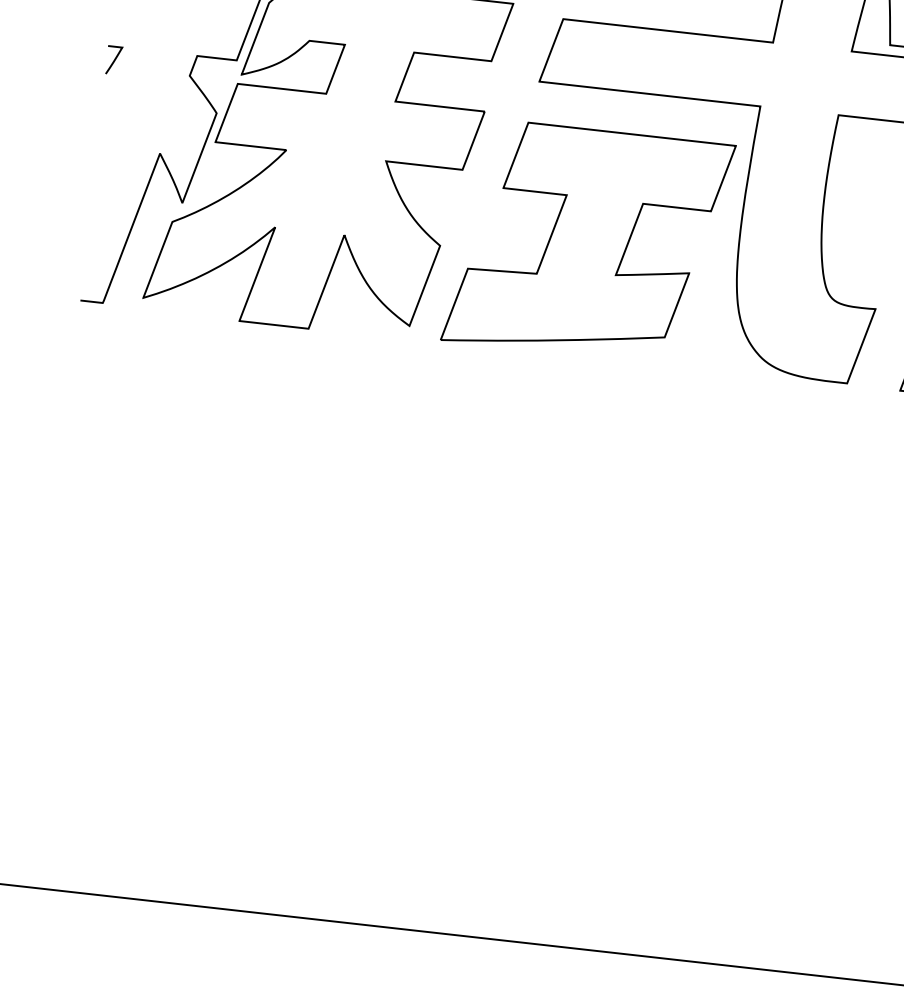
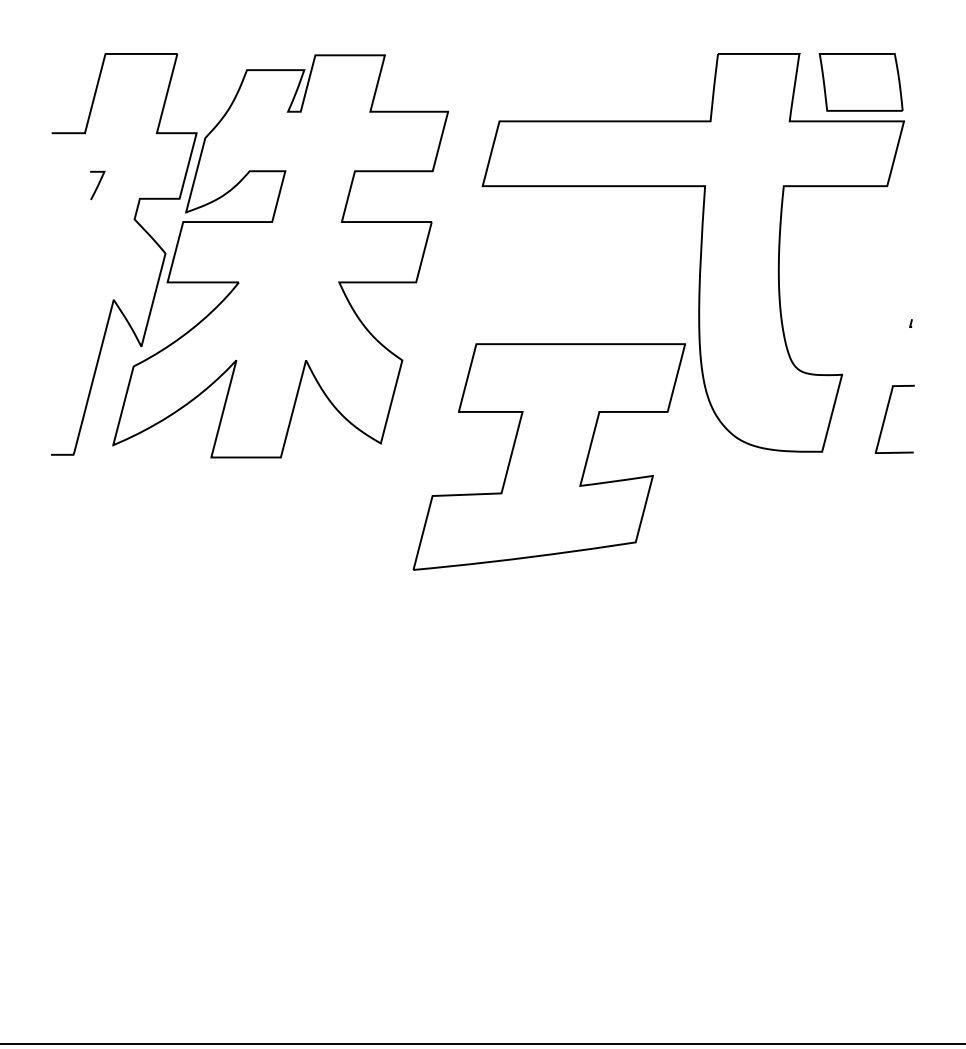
curve: (113, 60) -> (97, 185), moved
part: (588, 242) -> (549, 456), moved

